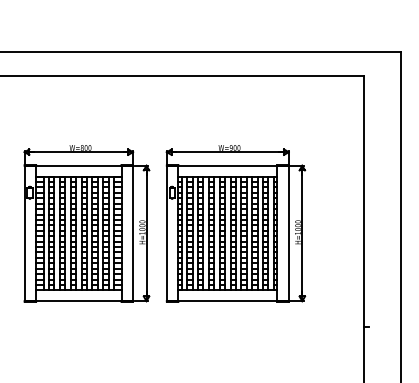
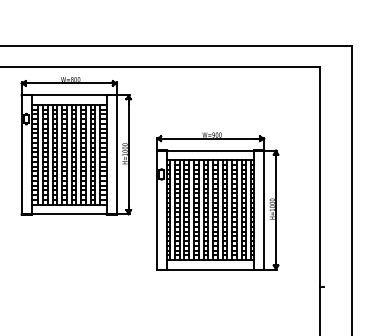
part: (86, 223) -> (75, 146), moved
part: (235, 223) -> (217, 201), moved

